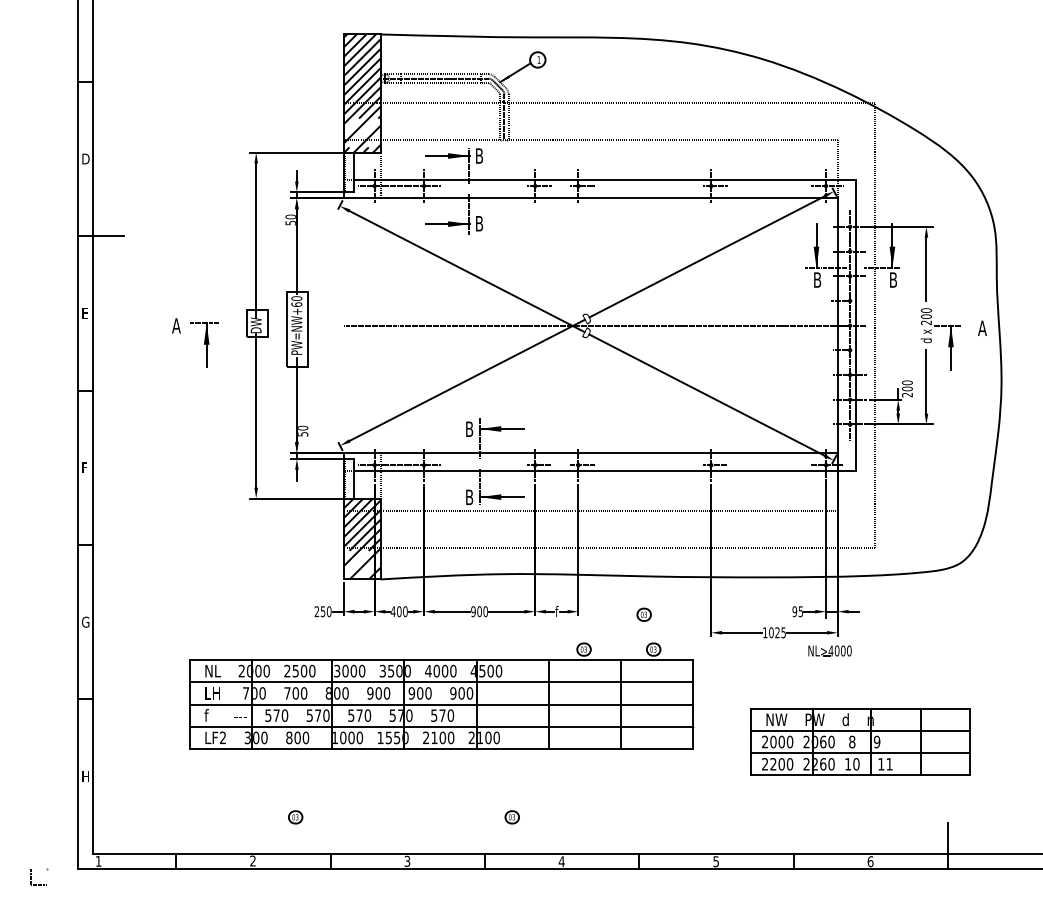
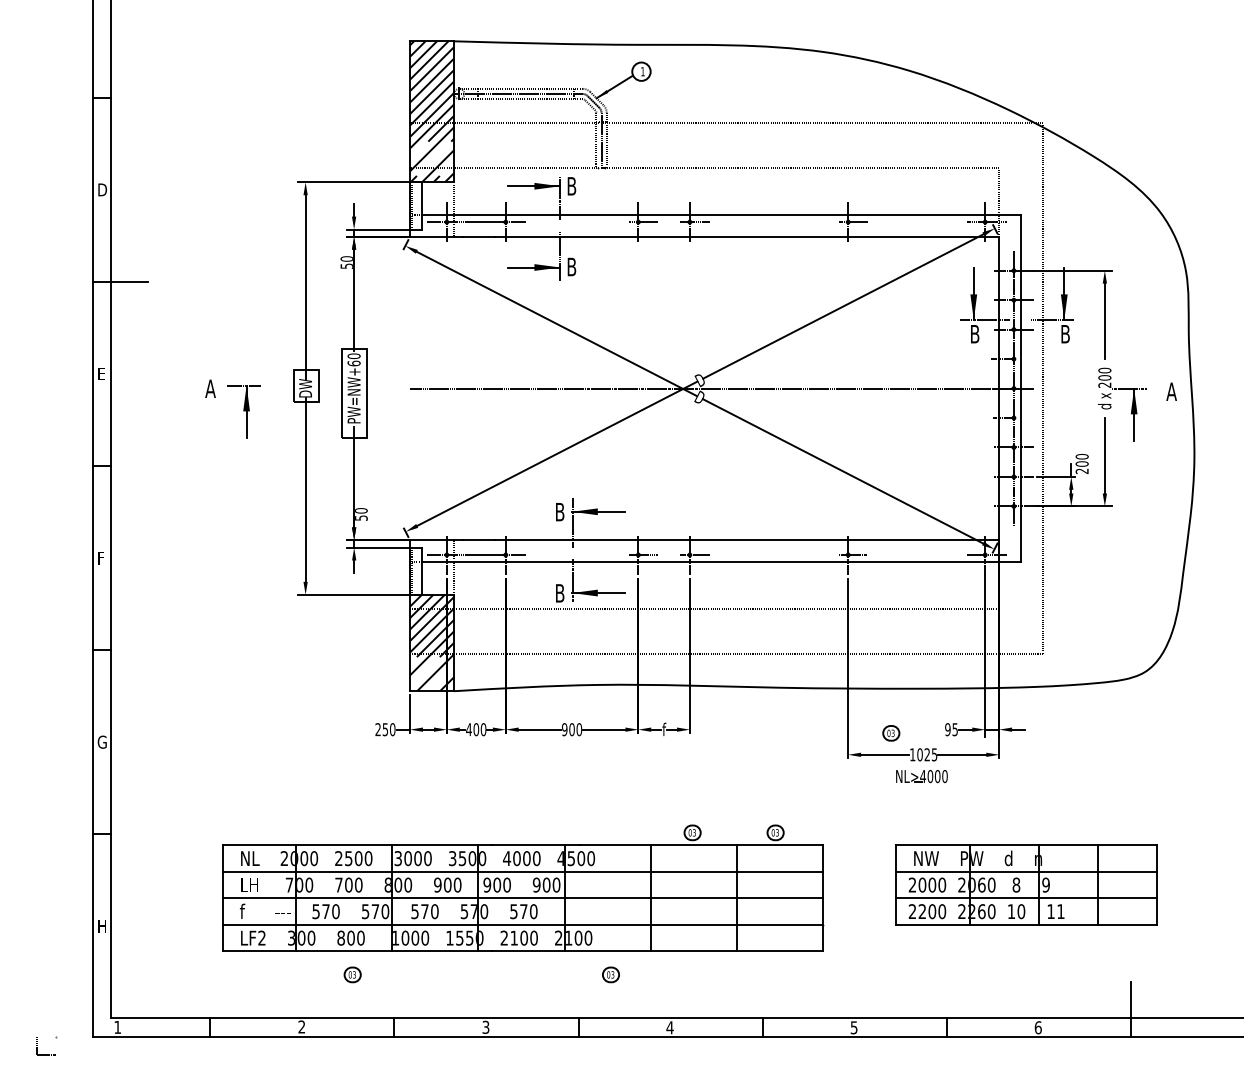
part: (644, 614) -> (891, 733), moved
part: (829, 650) -> (921, 776), moved
part: (442, 695) -> (523, 887), moved

